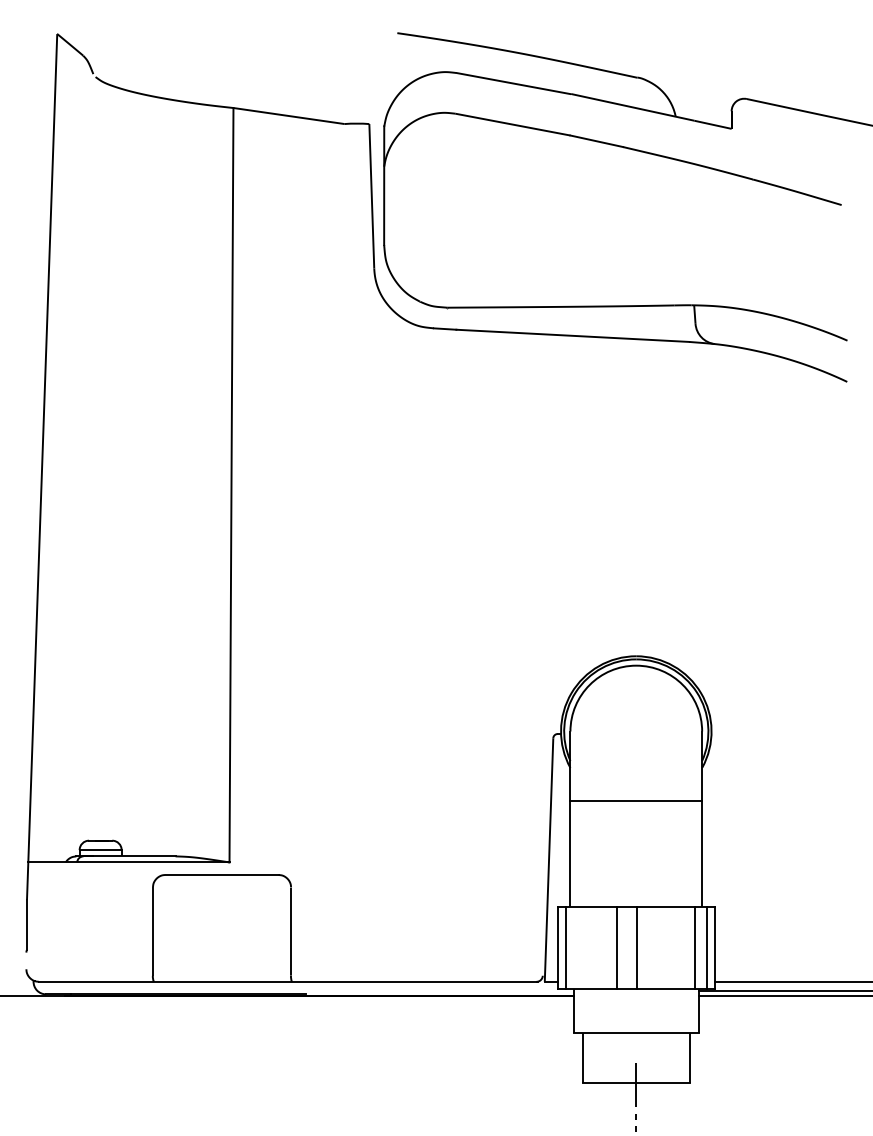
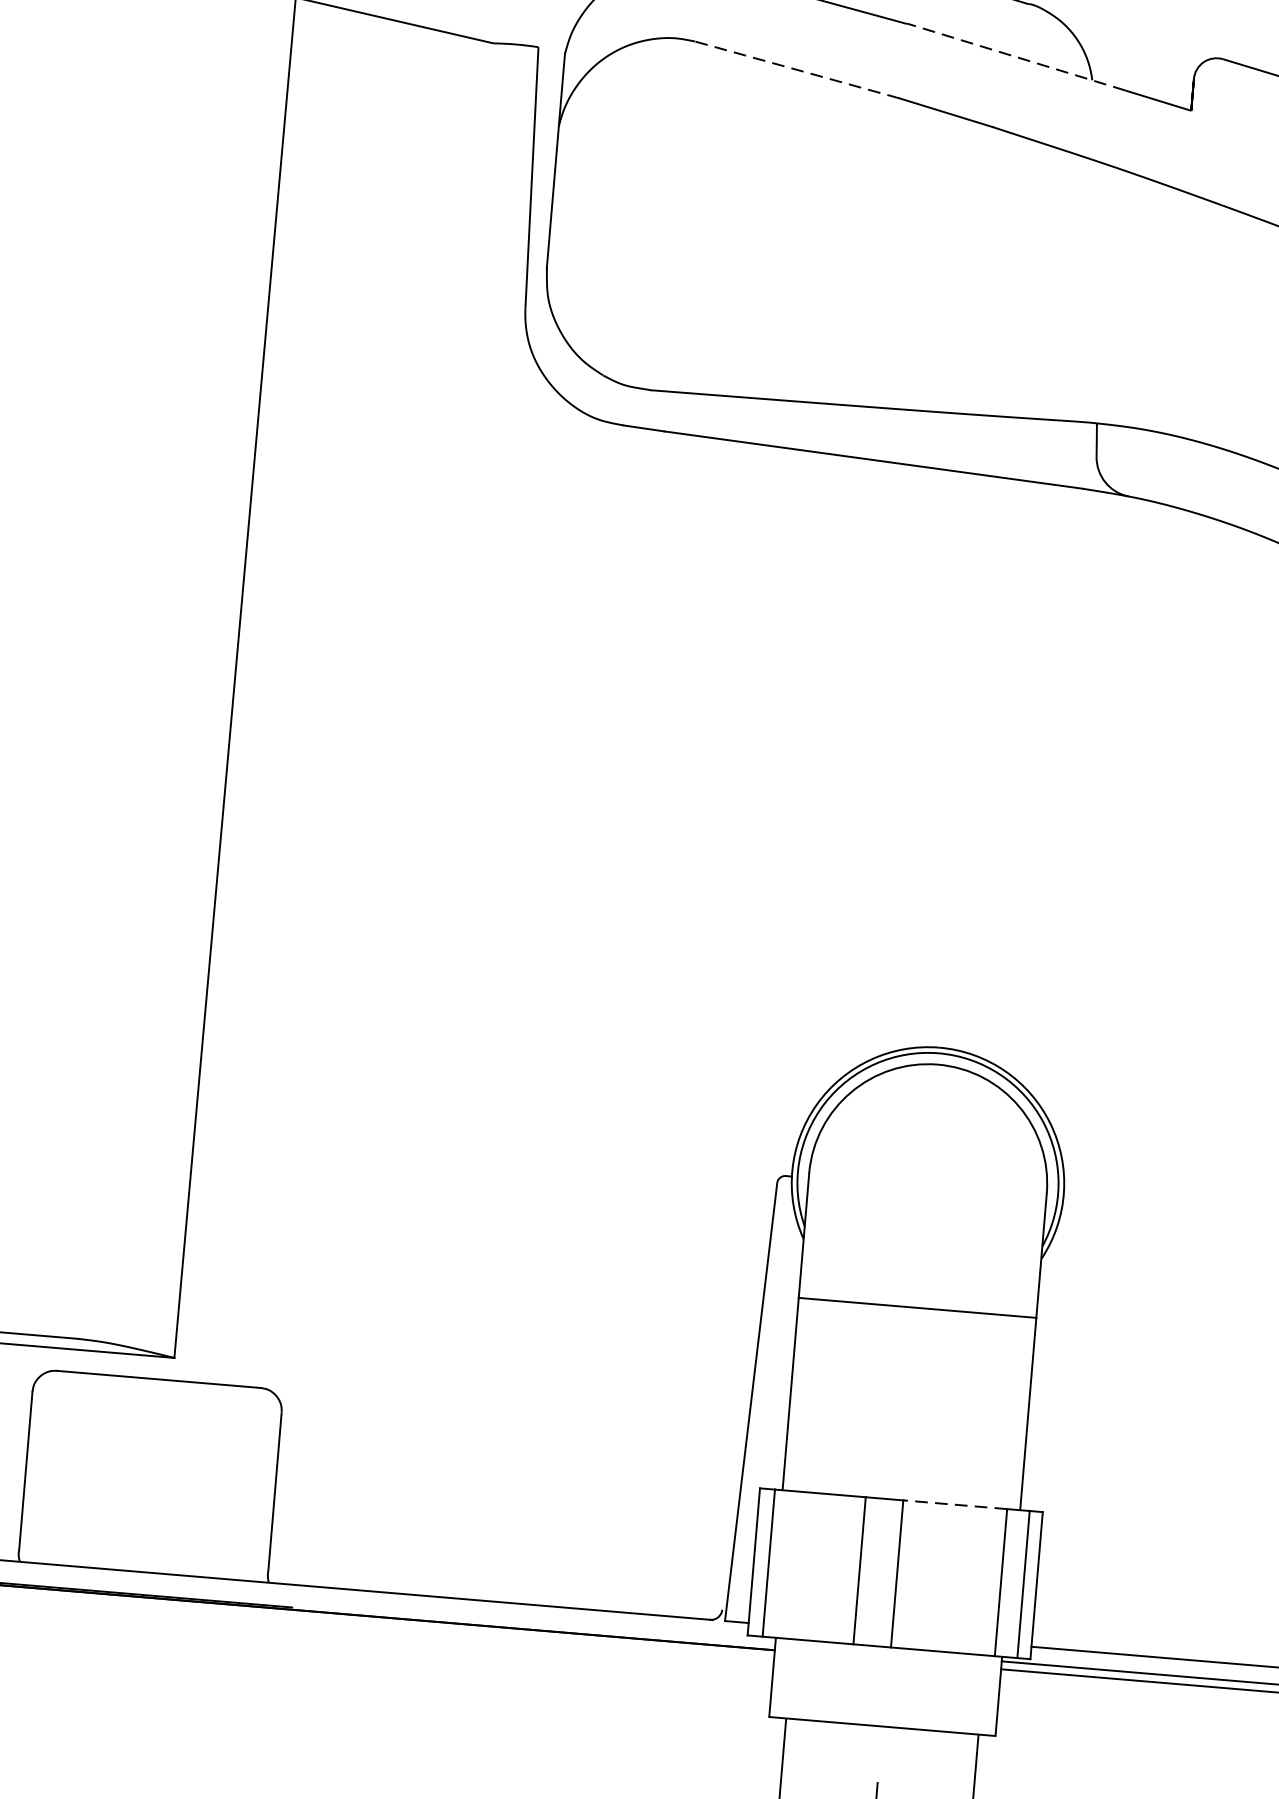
line: (632, 107) -> (1015, 57), solid -> dashed
line: (512, 124) -> (796, 69), solid -> dashed
line: (666, 907) -> (955, 1505), solid -> dashed

